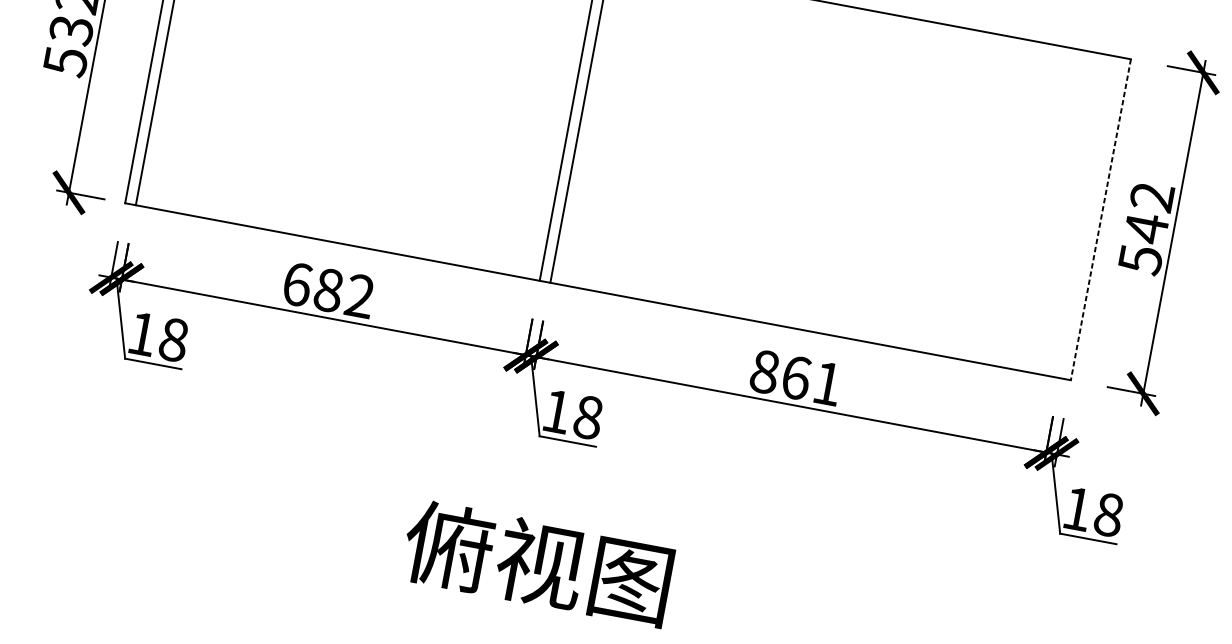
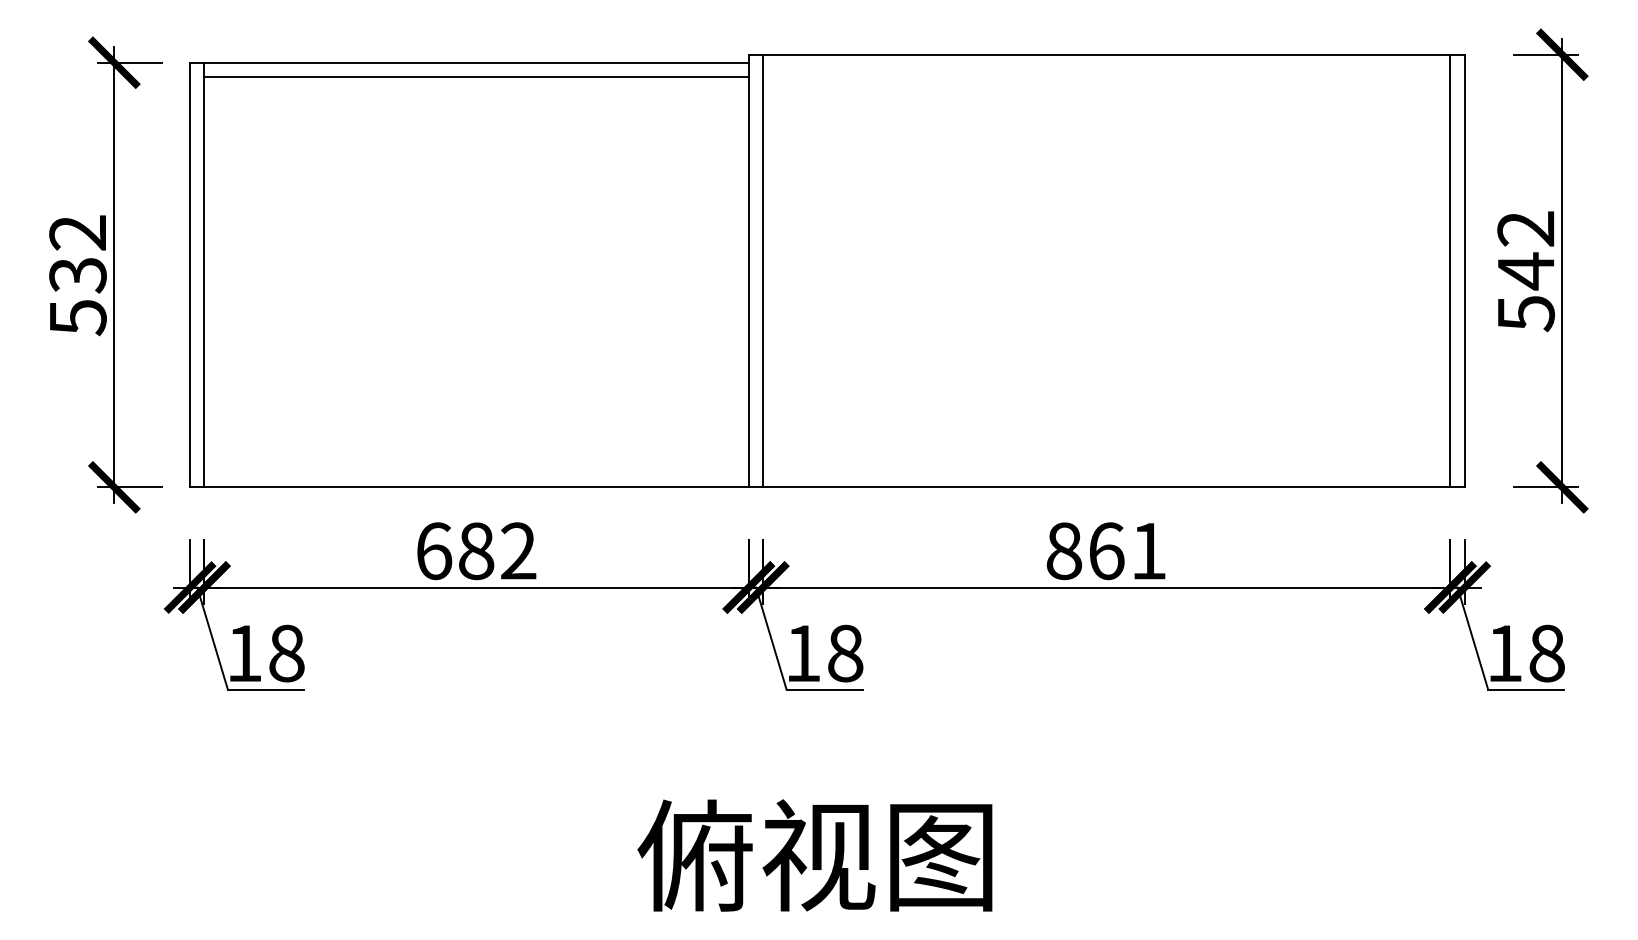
line: (1090, 217) -> (1450, 270), added
line: (1100, 220) -> (1464, 271), dashed -> solid

